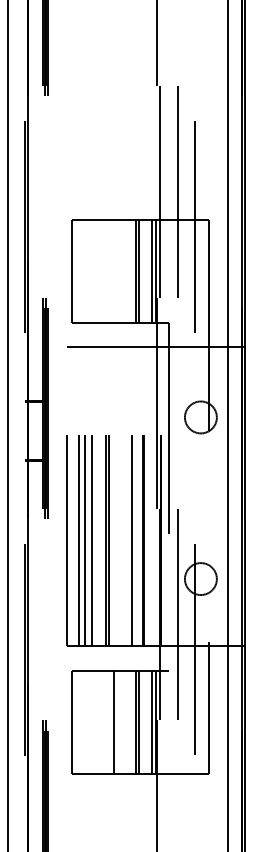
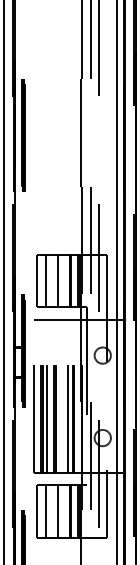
line: (88, 270) -> (45, 280), added
line: (114, 270) -> (58, 280), added
line: (88, 720) -> (45, 510), added

